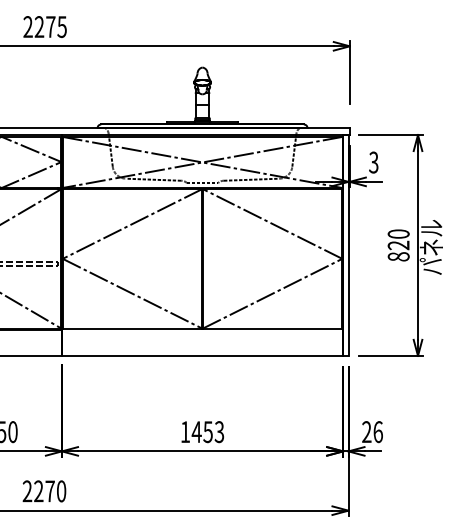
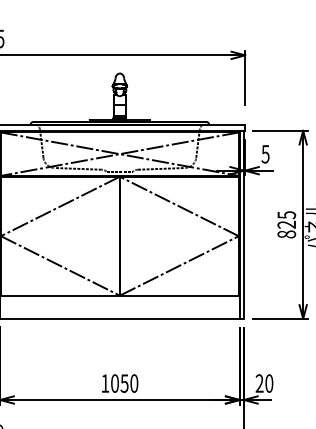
text: (373, 161) -> (265, 153), 3 -> 5
text: (398, 233) -> (286, 214), 820 -> 825
text: (377, 431) -> (268, 383), 26 -> 20
text: (207, 432) -> (124, 383), 1453 -> 1050

